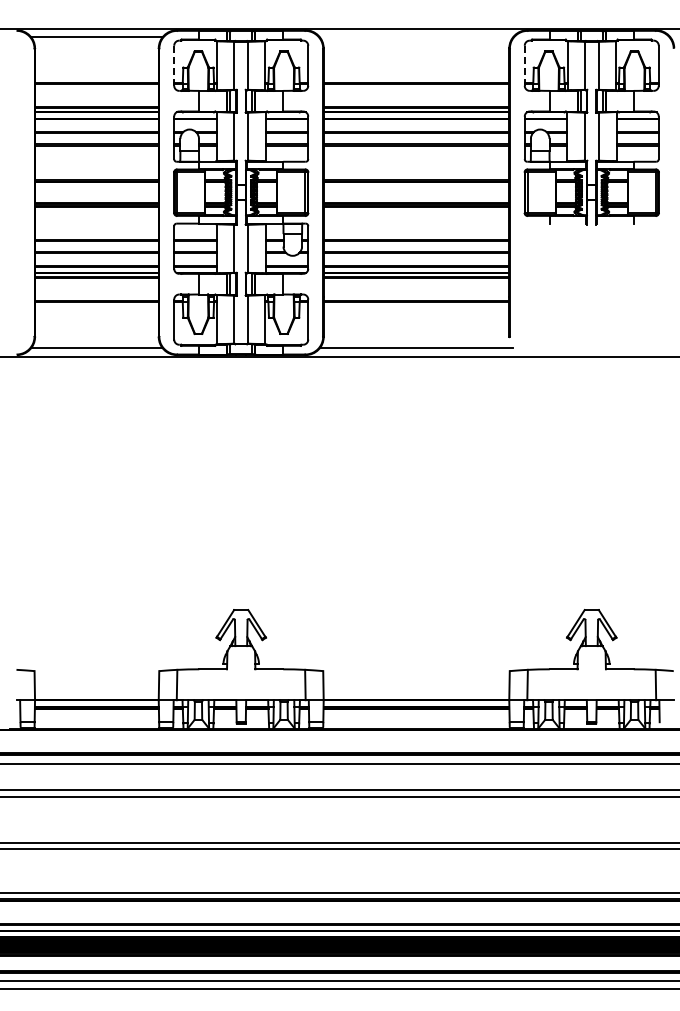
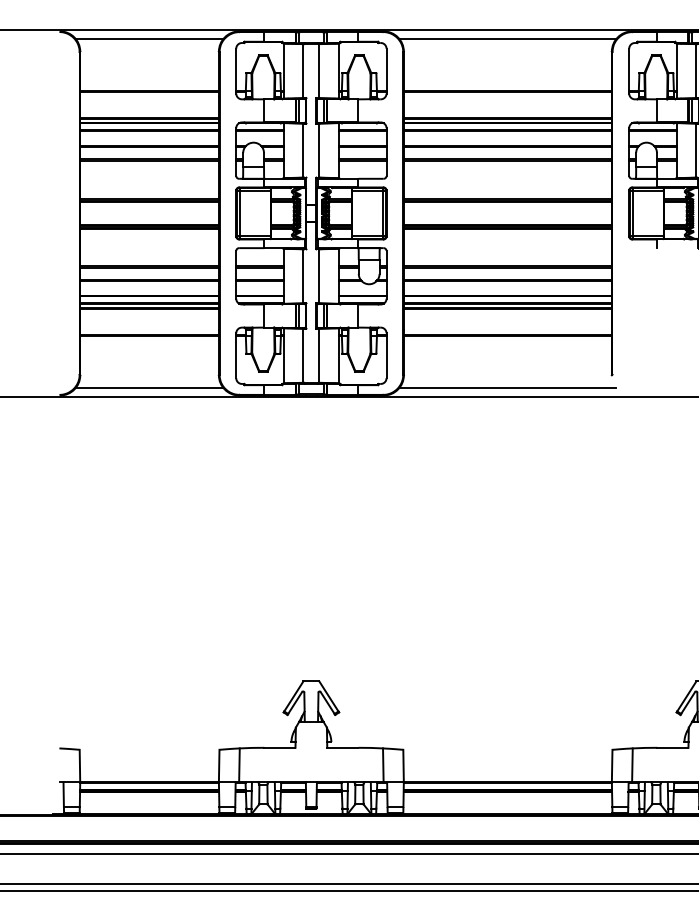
line: (416, 37) -> (507, 39), added
line: (174, 65) -> (236, 70), dashed -> solid
line: (524, 65) -> (628, 70), dashed -> solid

